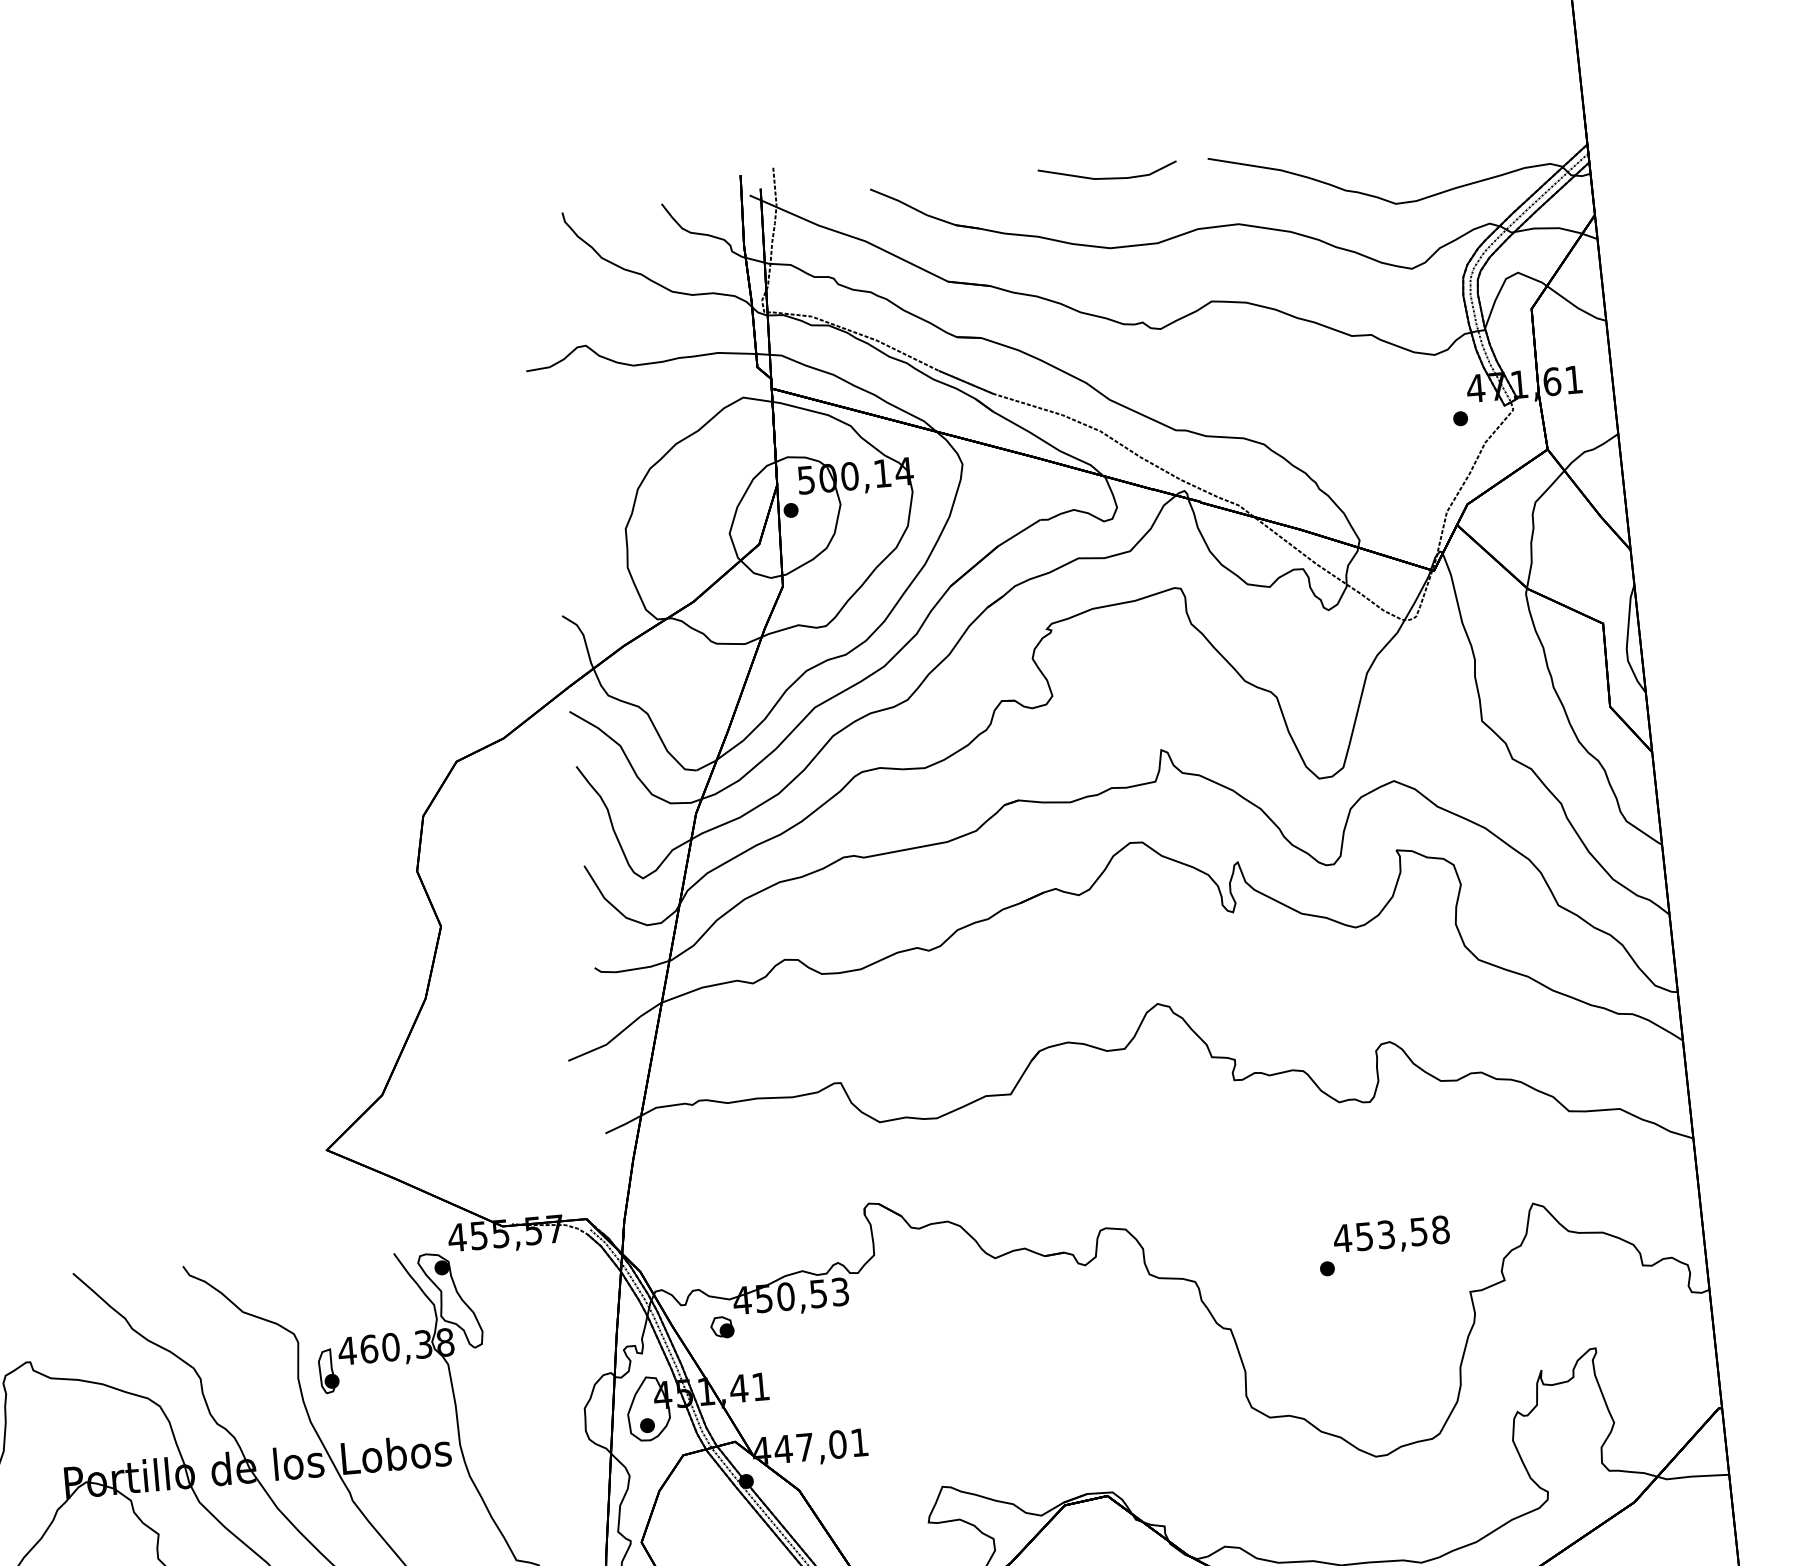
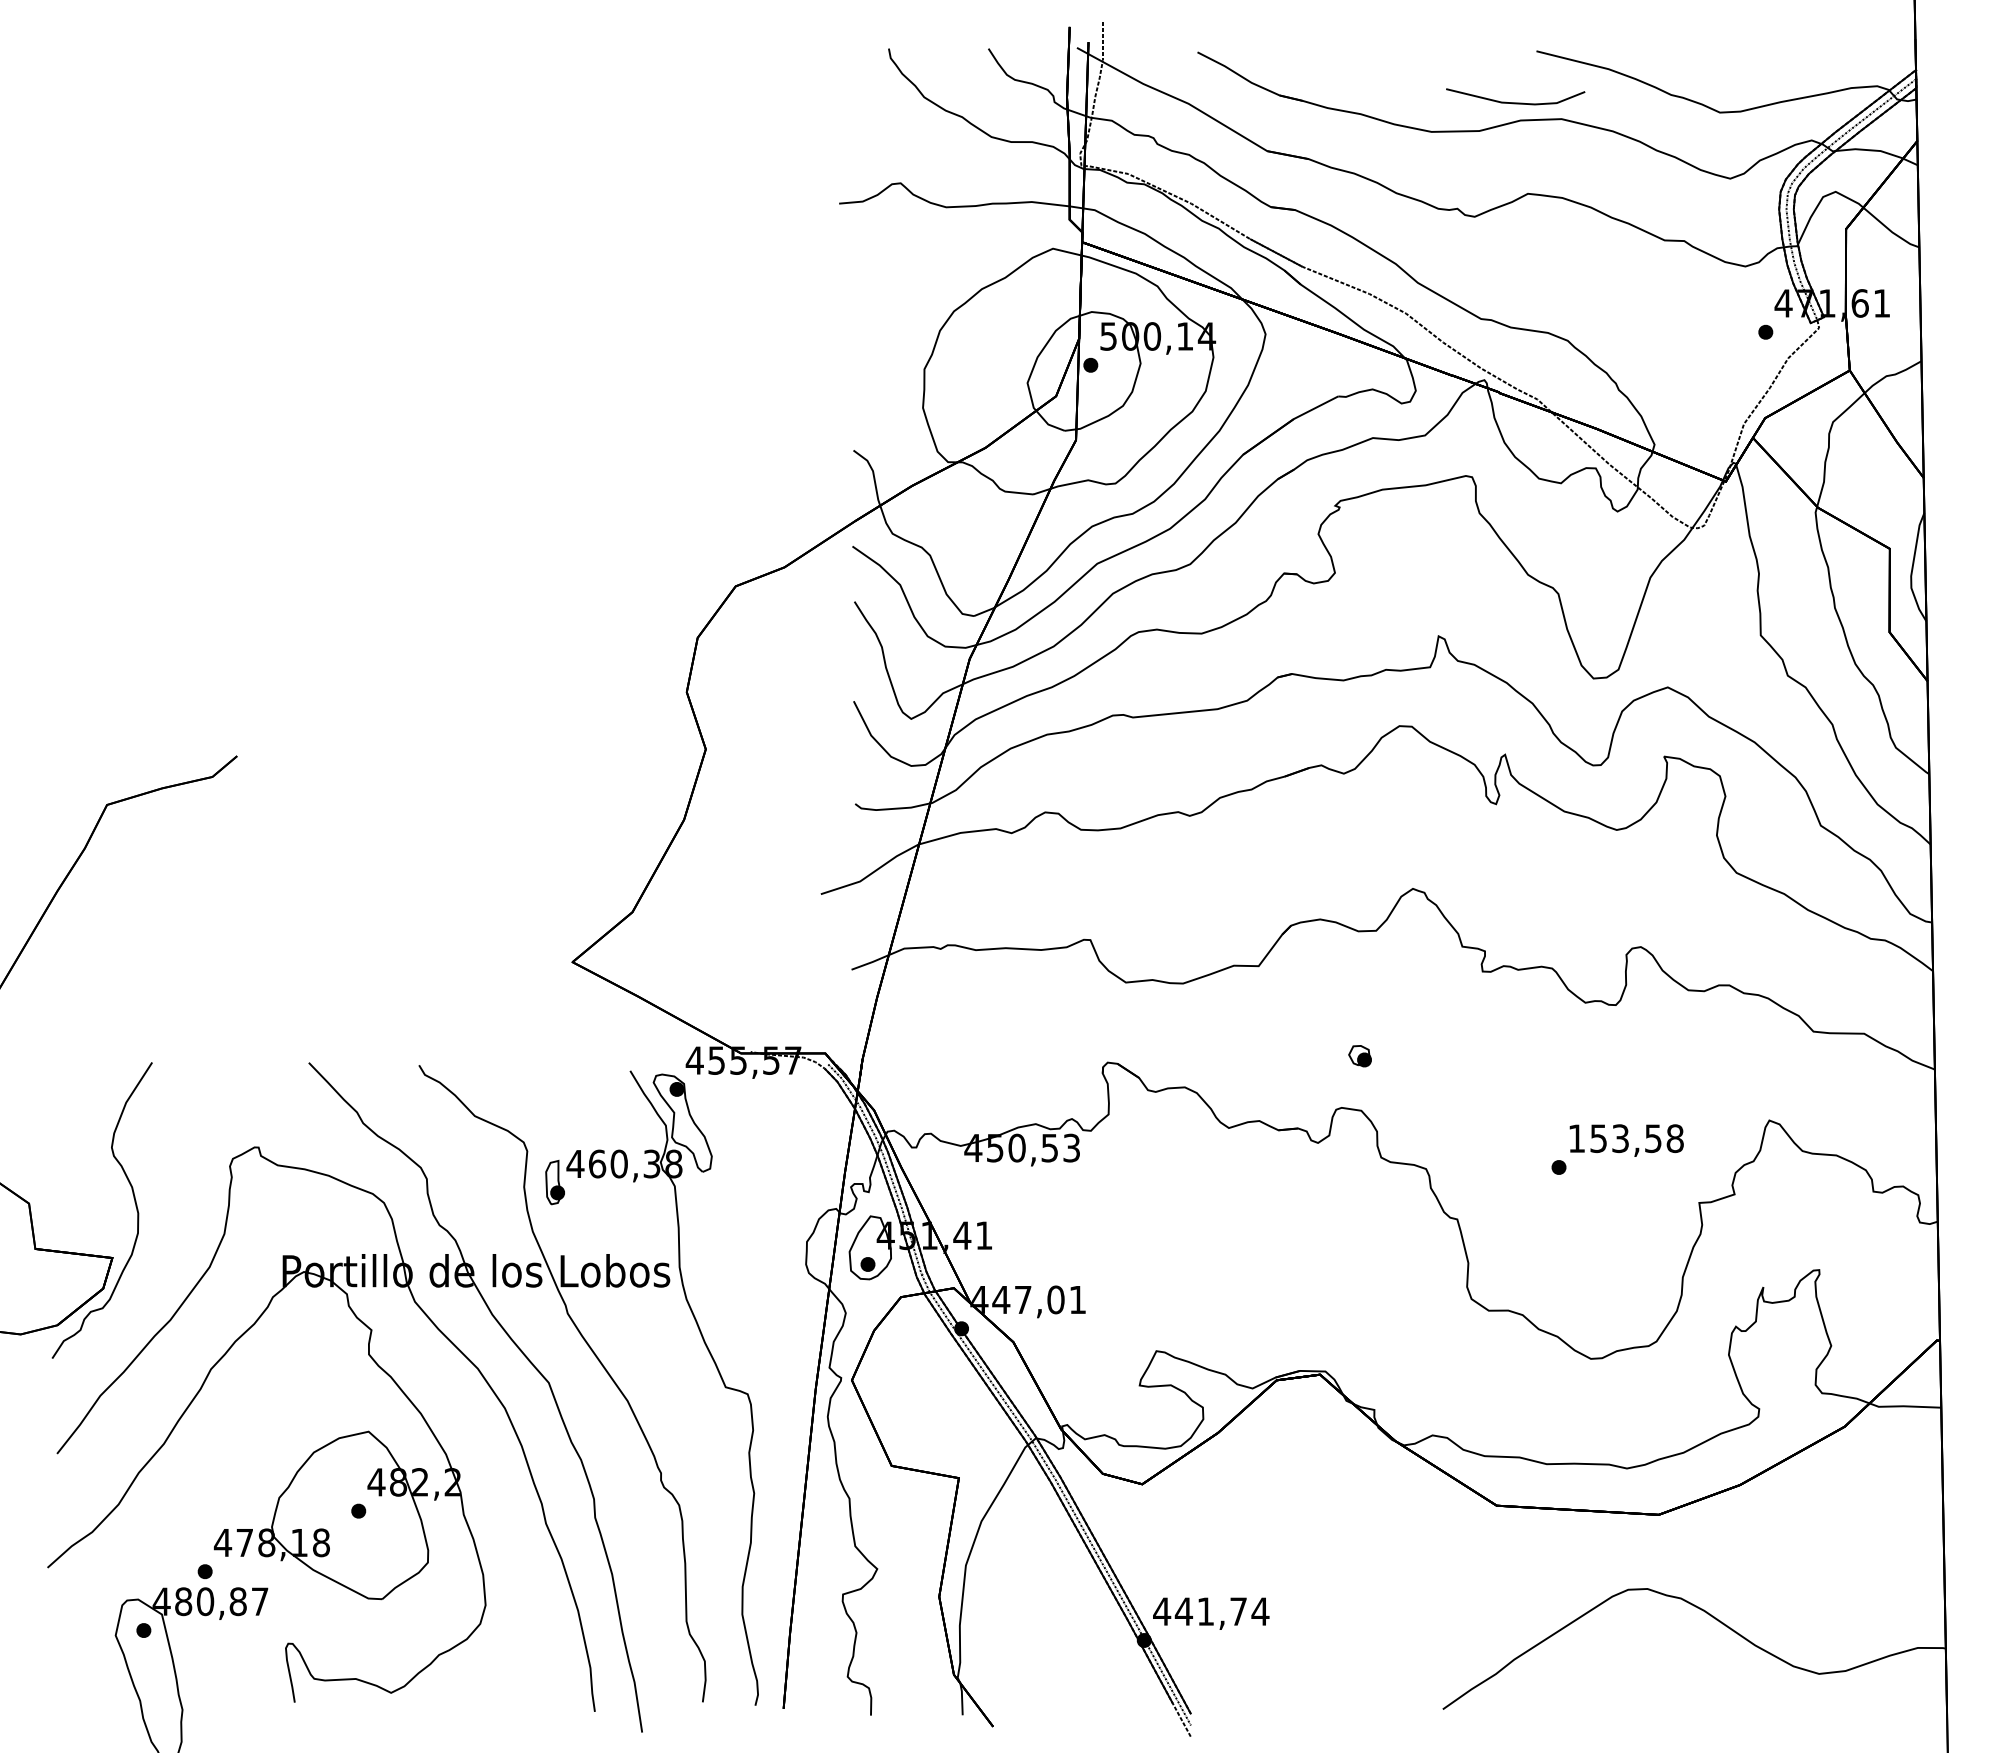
line: (1108, 177) -> (1515, 102), moved
text: (1342, 1238) -> (1576, 1138), 453,58 -> 153,58
part: (721, 1327) -> (1359, 1056), moved

